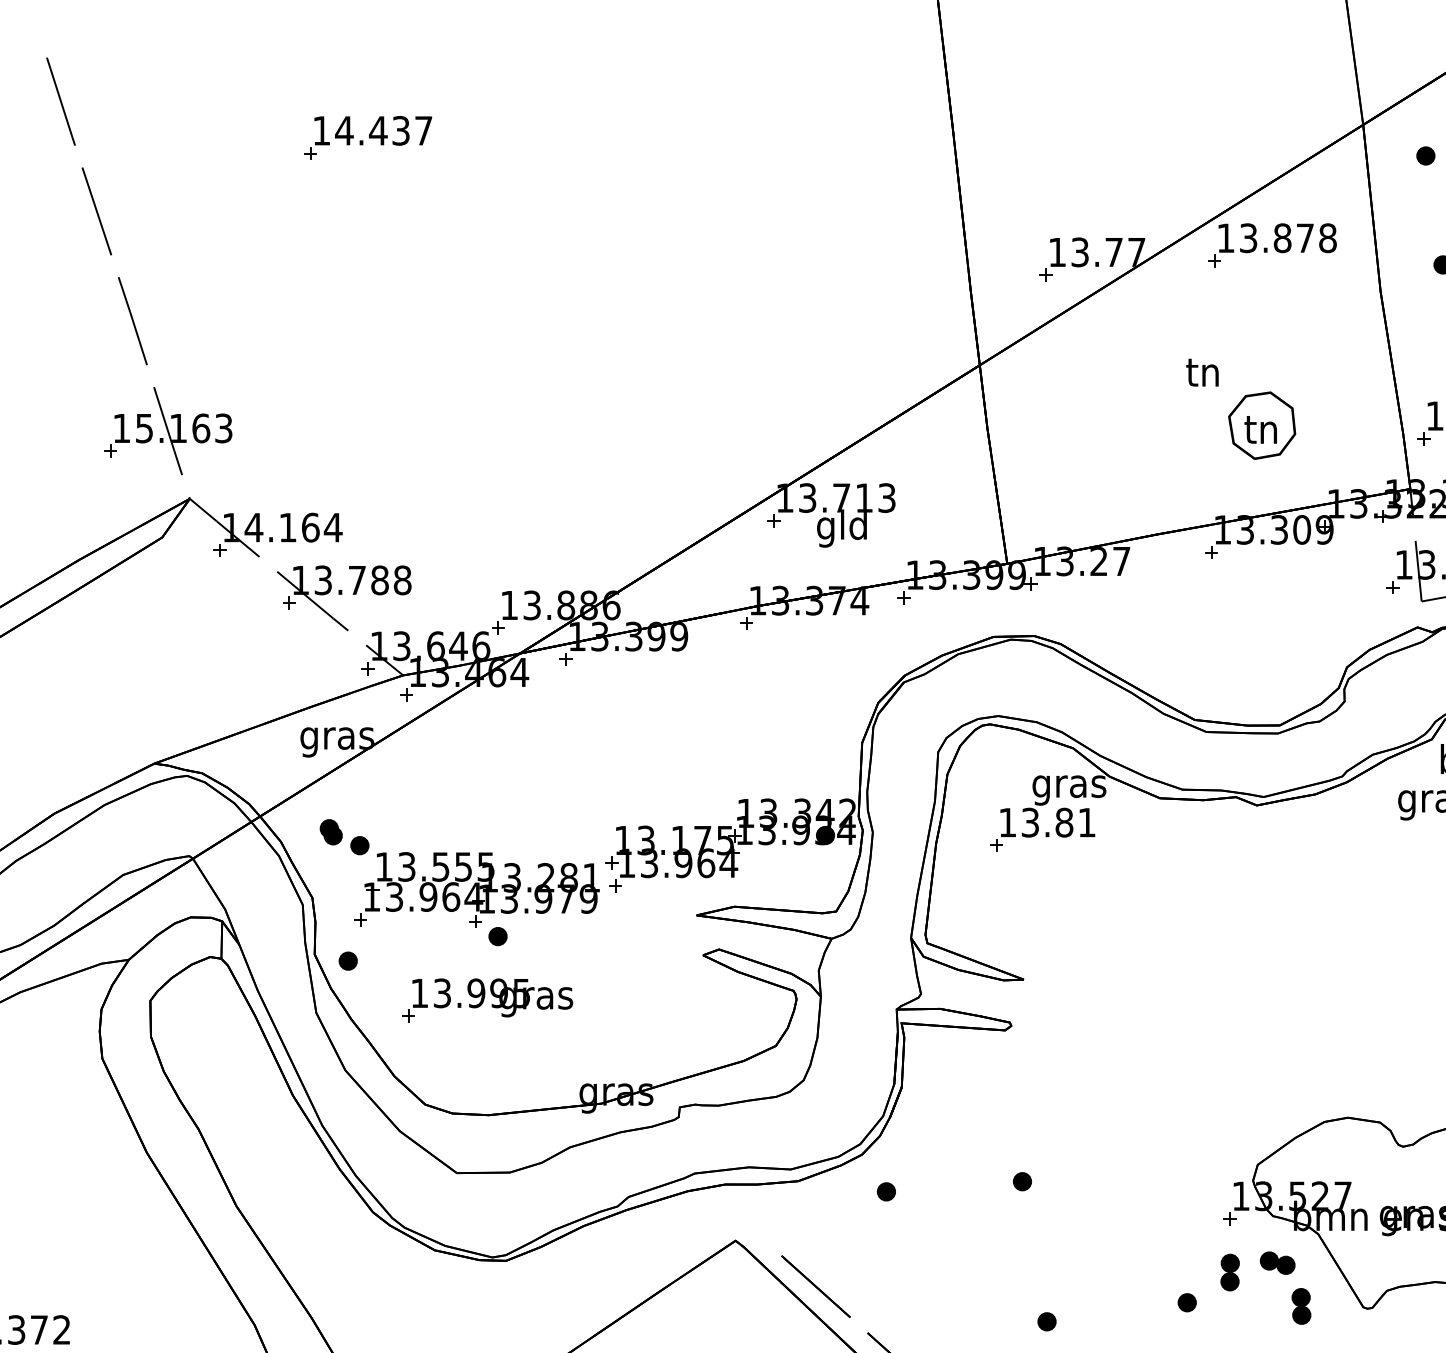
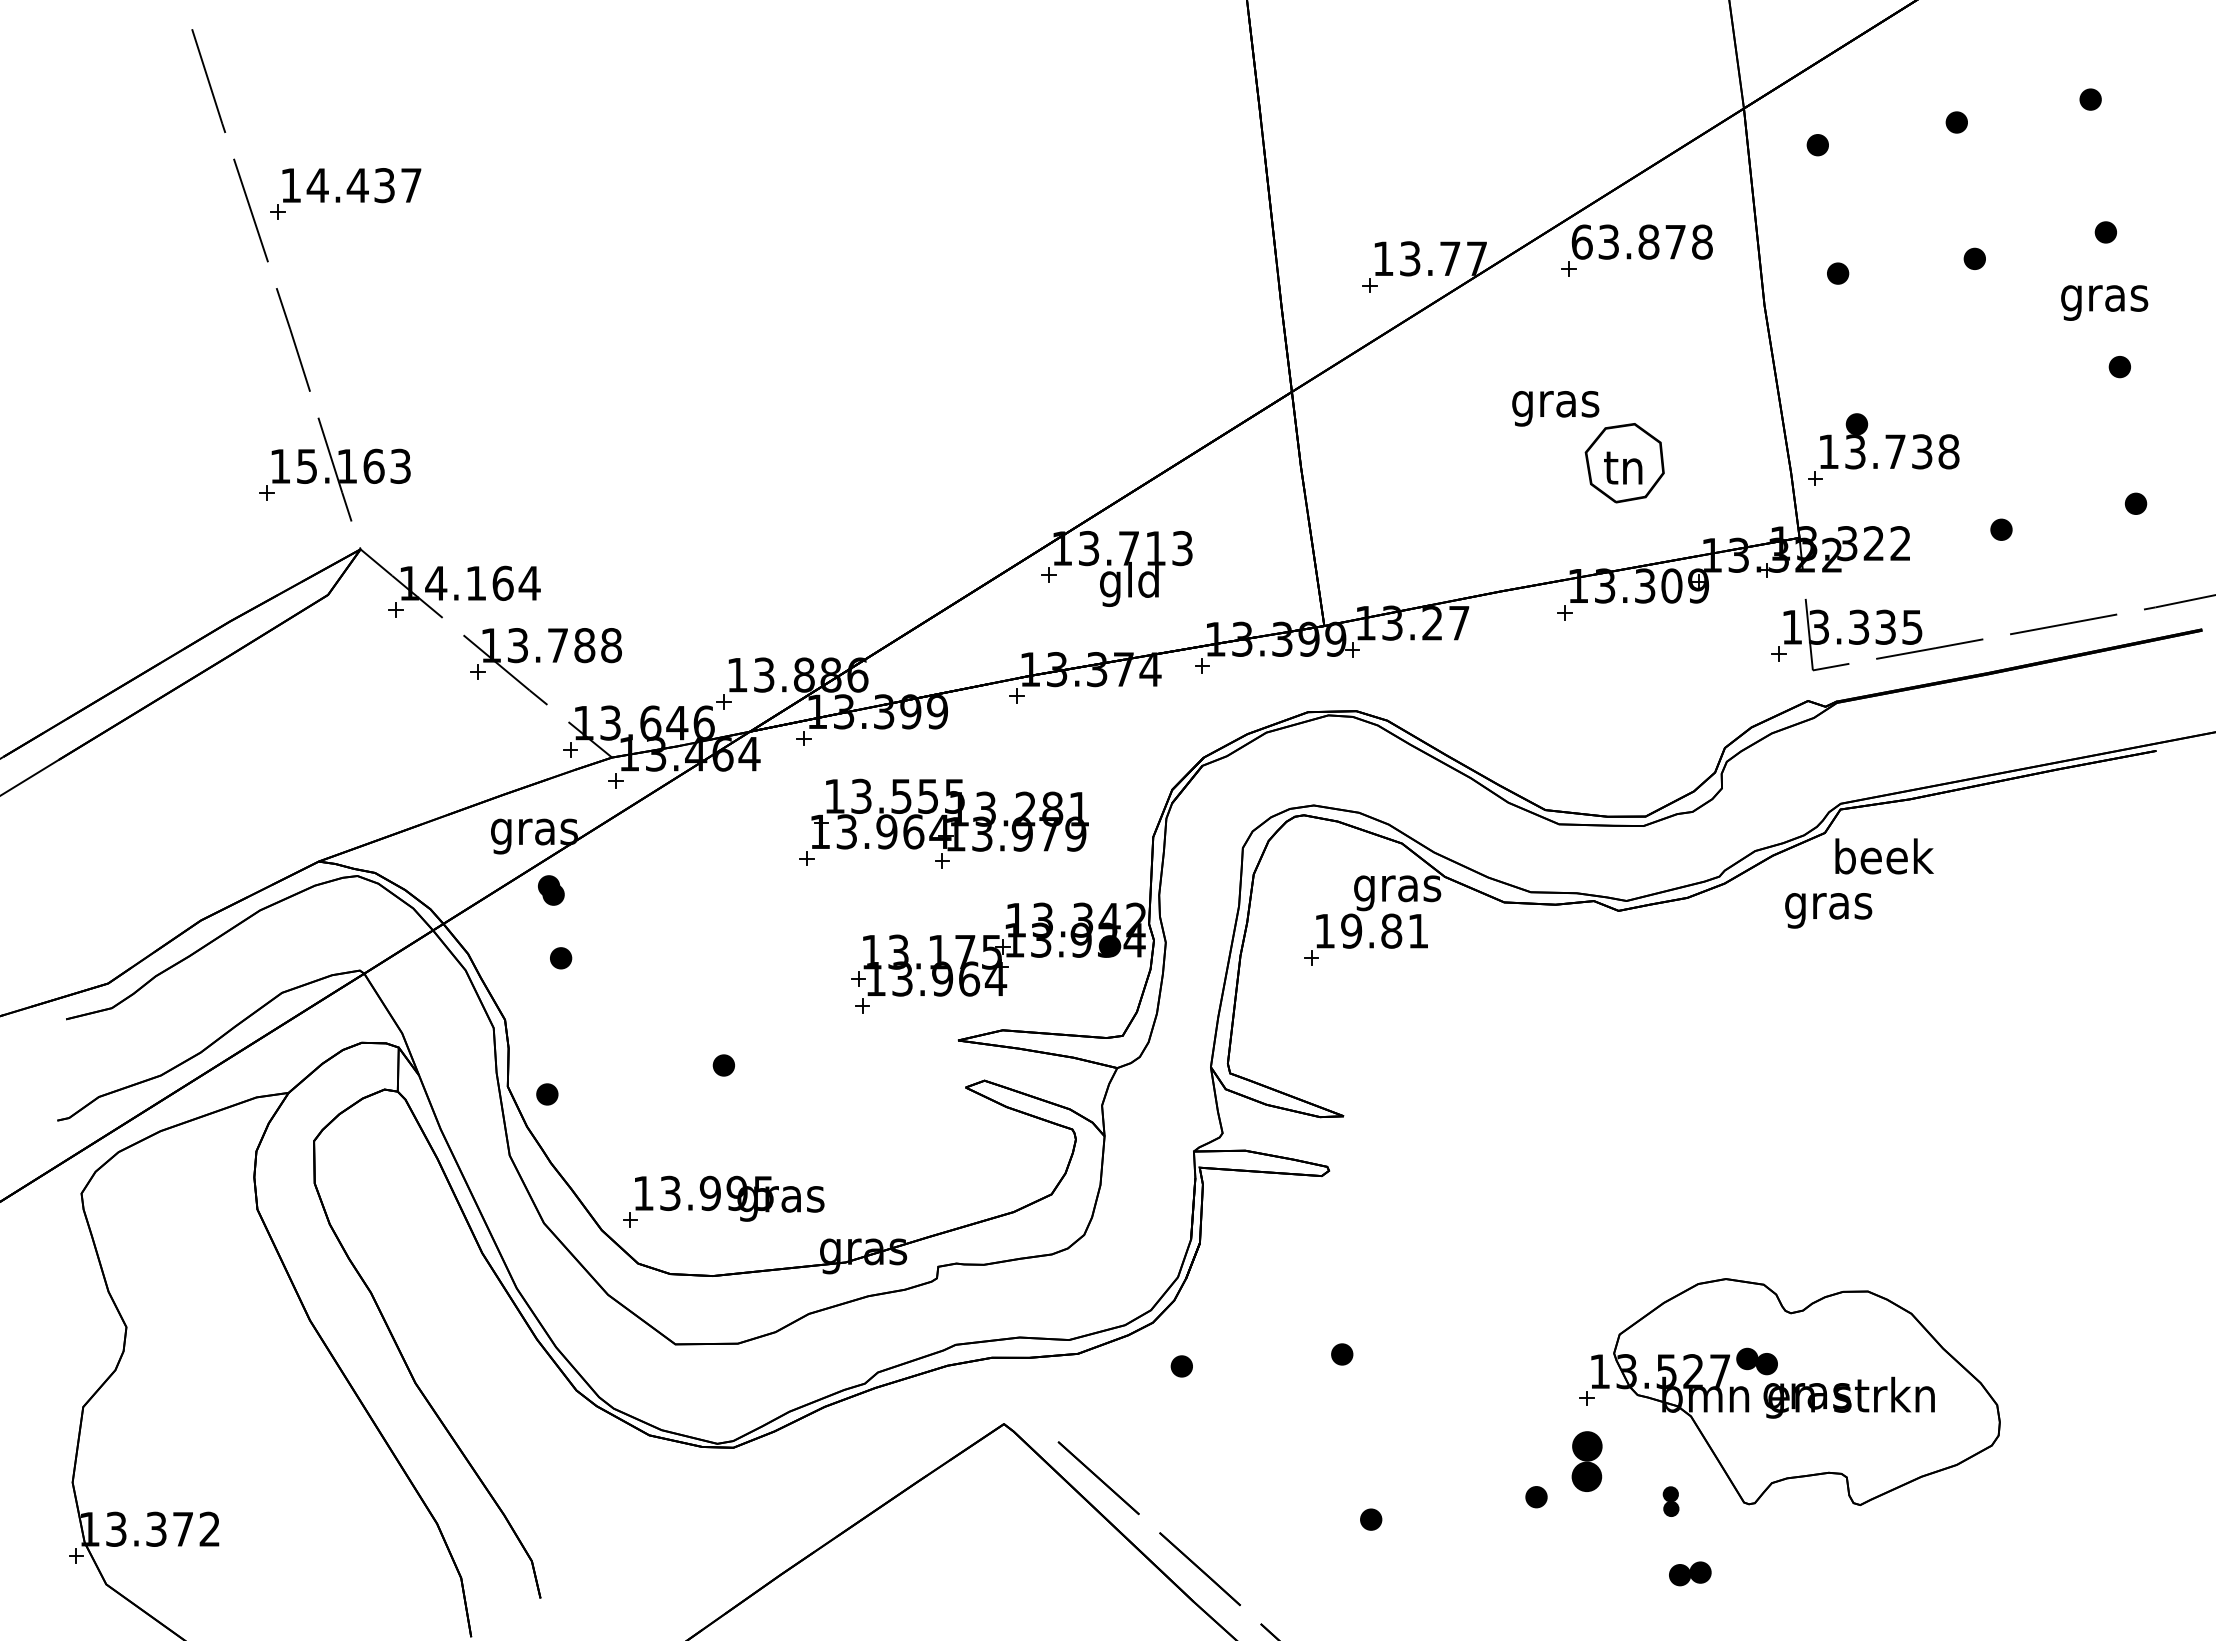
part: (367, 137) -> (345, 193), moved
text: (1225, 237) -> (1581, 241), 13.878 -> 63.878
text: (1203, 376) -> (1555, 405), tn -> gras
text: (1030, 822) -> (1351, 930), 13.81 -> 19.81
part: (331, 832) -> (551, 890), moved
part: (476, 889) -> (943, 823), moved
part: (487, 1000) -> (723, 1201), moved
part: (1277, 1263) -> (1756, 1361), moved
part: (1229, 1272) -> (1586, 1461), size x1.4
part: (1300, 1306) -> (1670, 1501), size x0.7

